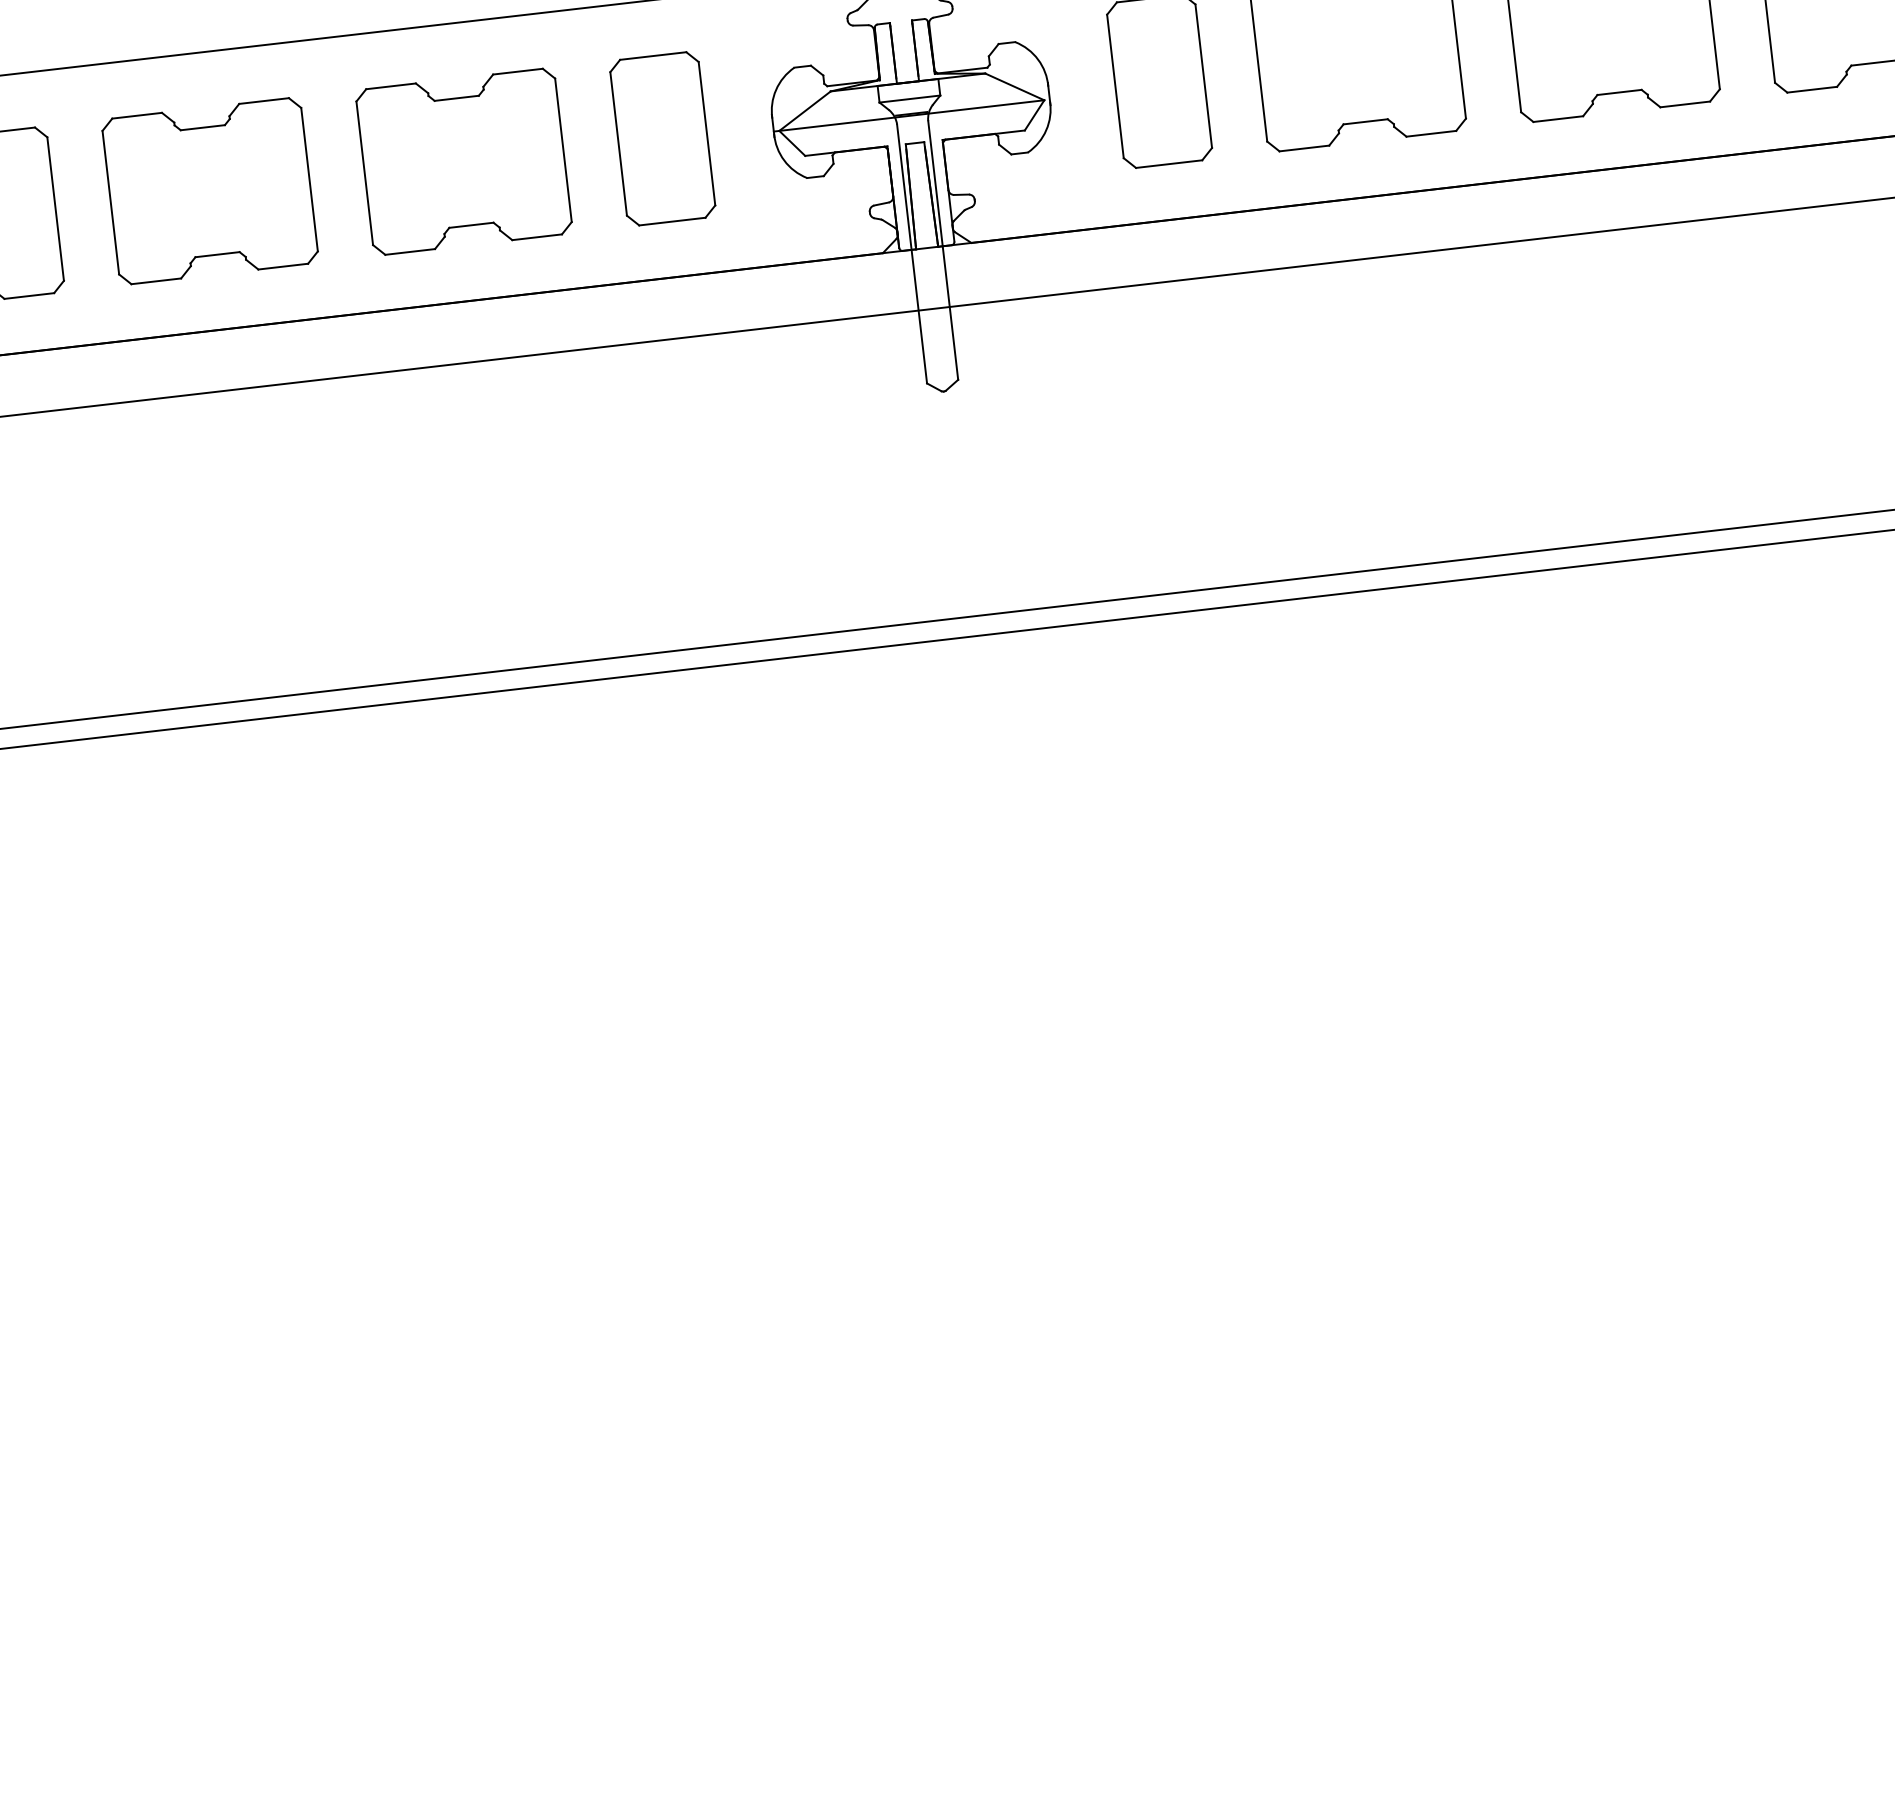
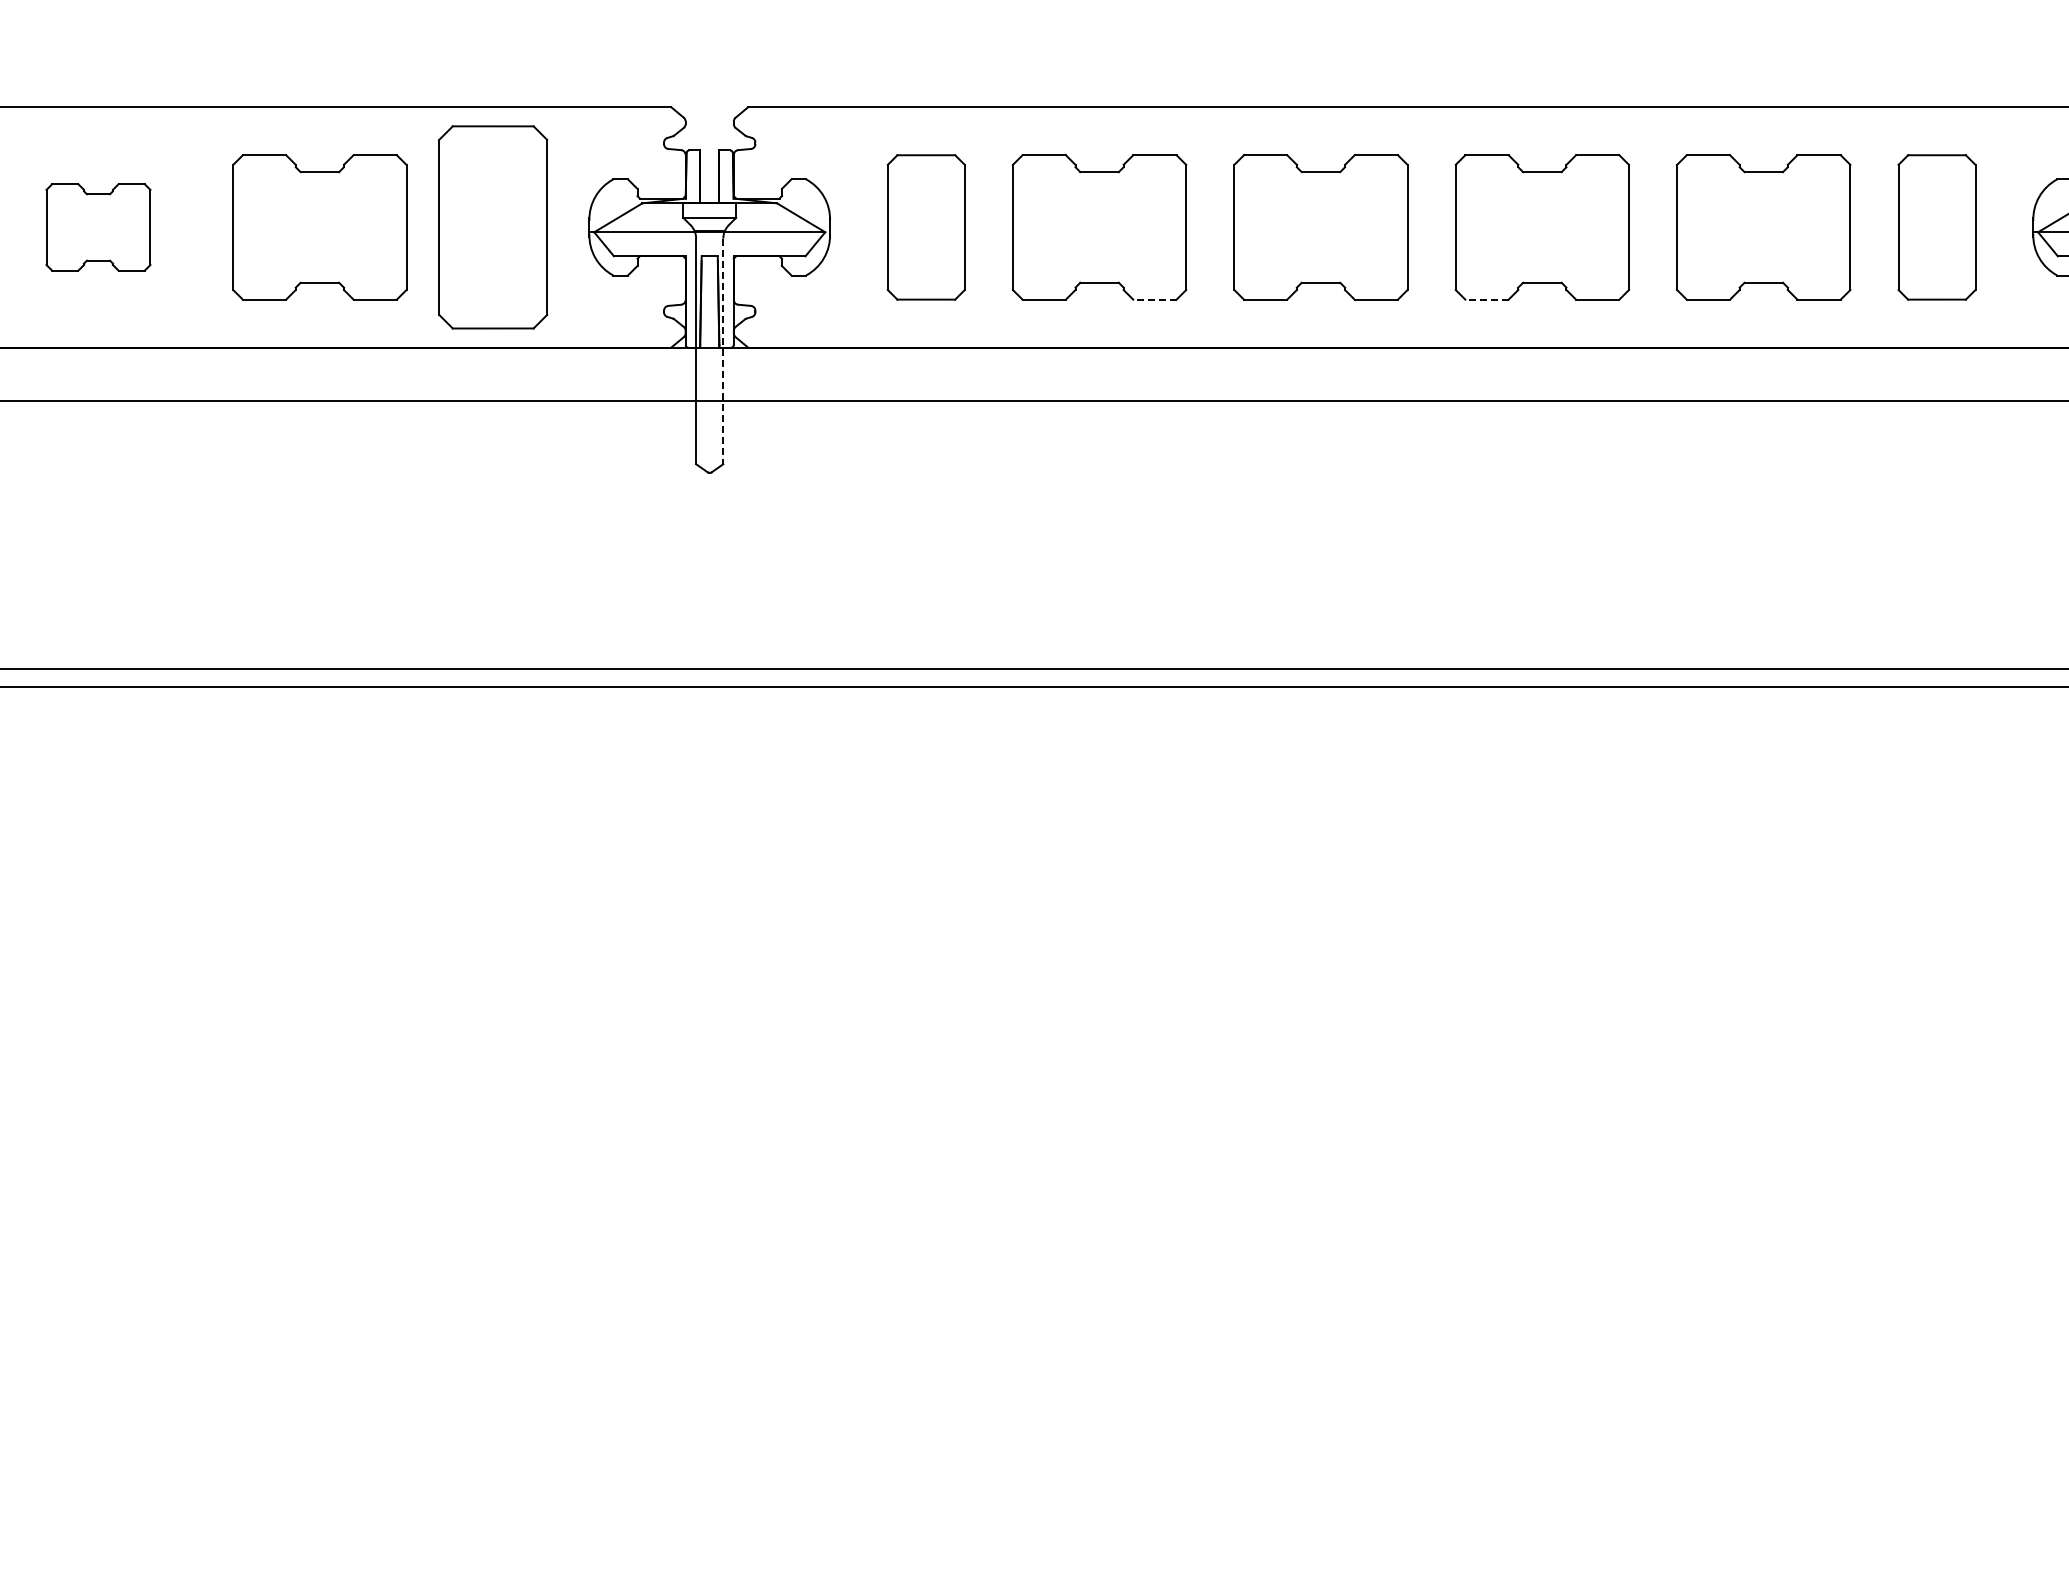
line: (1812, 89) -> (1487, 299), solid -> dashed
line: (1430, 133) -> (1154, 299), solid -> dashed
part: (662, 138) -> (492, 227), size x1.4
part: (210, 191) -> (98, 227), size x0.6
line: (943, 250) -> (723, 351), solid -> dashed

